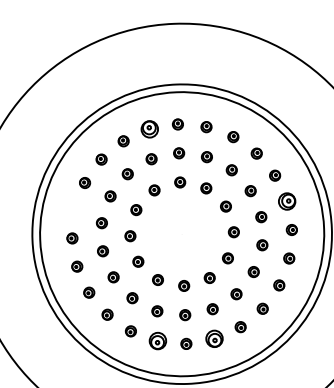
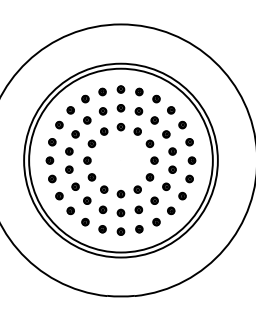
part: (149, 128) -> (102, 91), size x0.62
part: (286, 202) -> (189, 142), size x0.62
part: (75, 210) -> (52, 142), added
part: (214, 339) -> (139, 229), size x0.62
part: (157, 341) -> (102, 229), size x0.62

